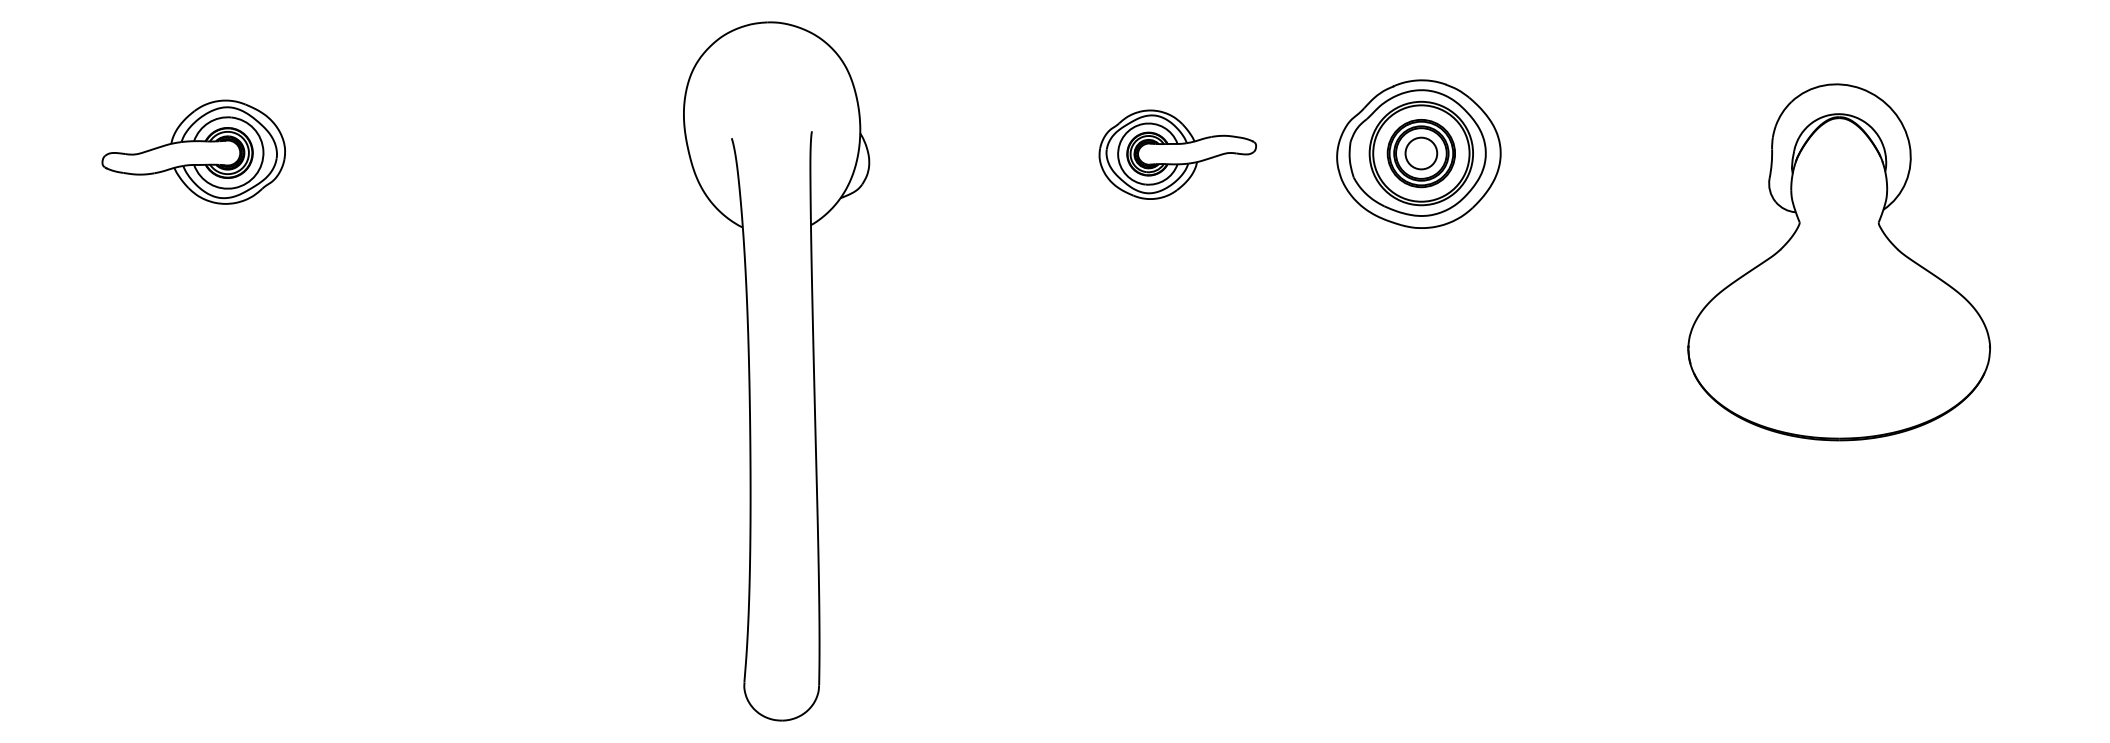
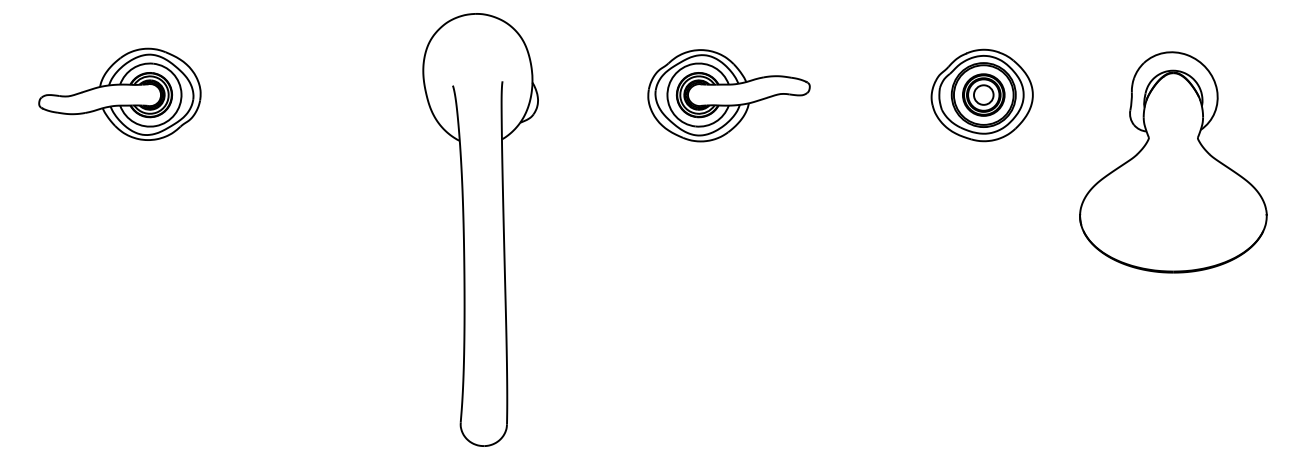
part: (193, 150) -> (119, 93), size x1.43
part: (1176, 154) -> (728, 95), size x1.67
part: (1417, 154) -> (981, 95), moved
part: (1839, 262) -> (1173, 162), moved

